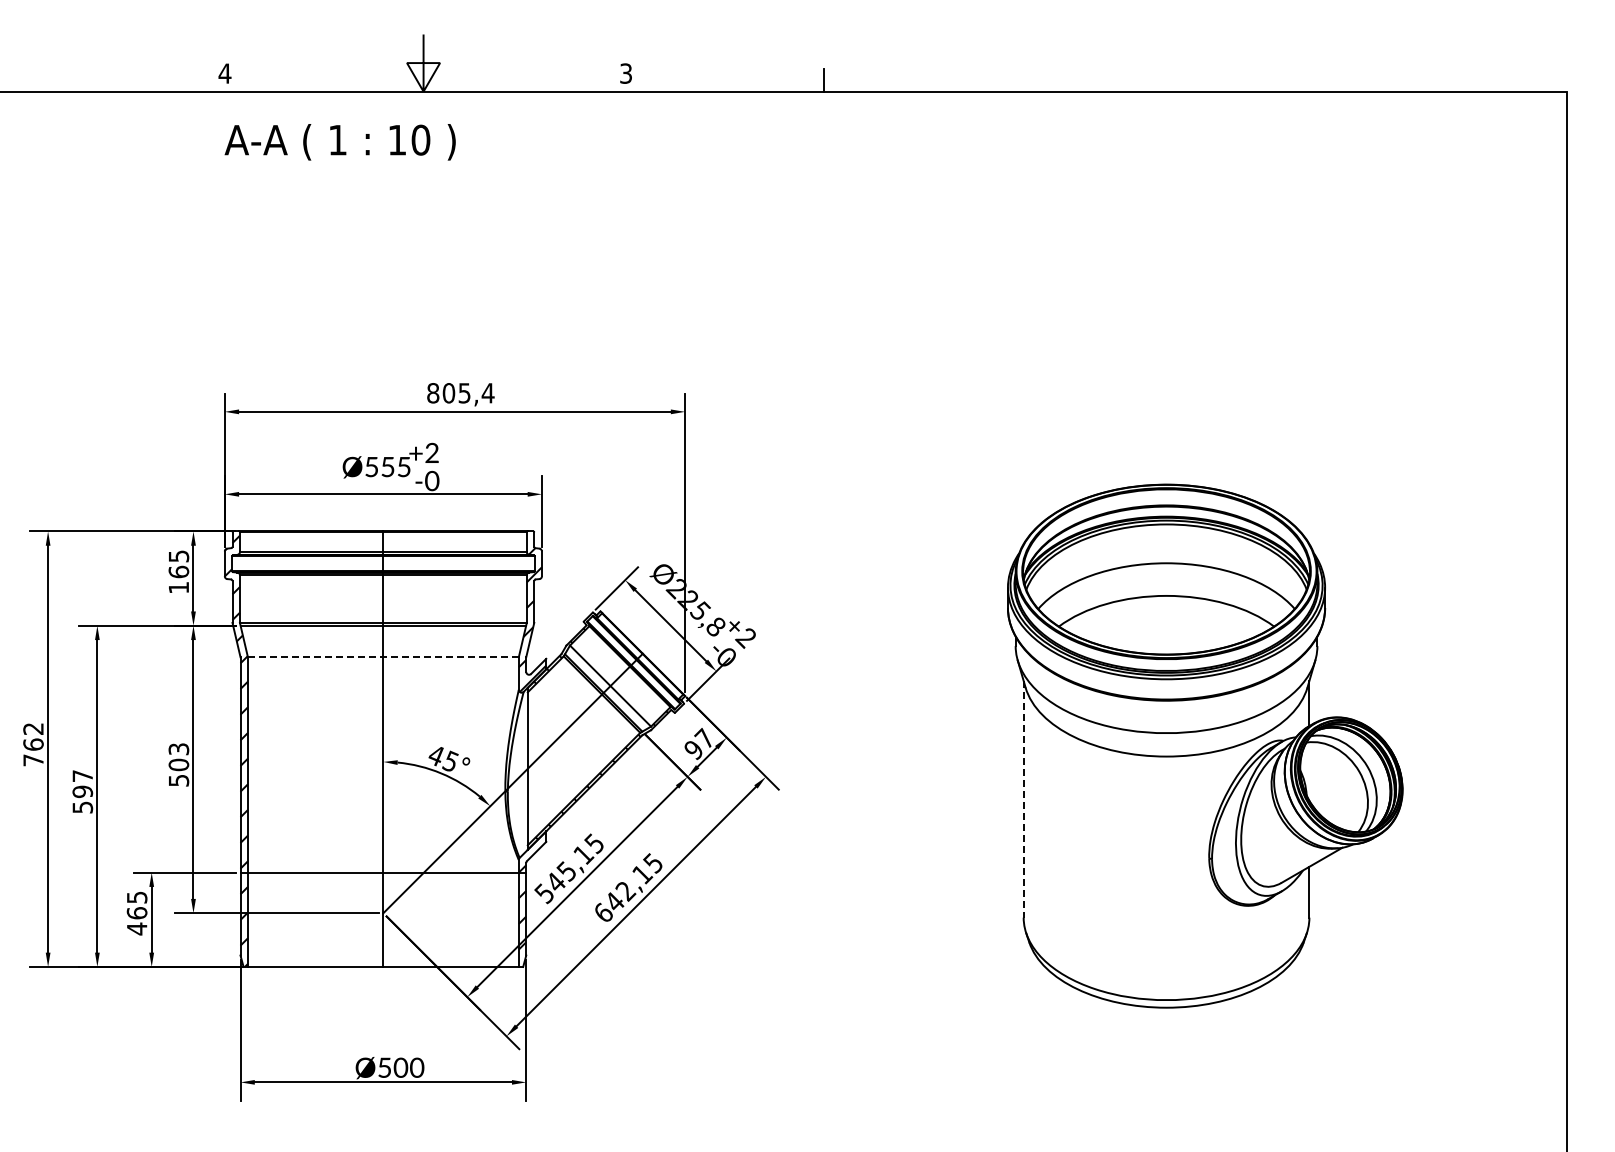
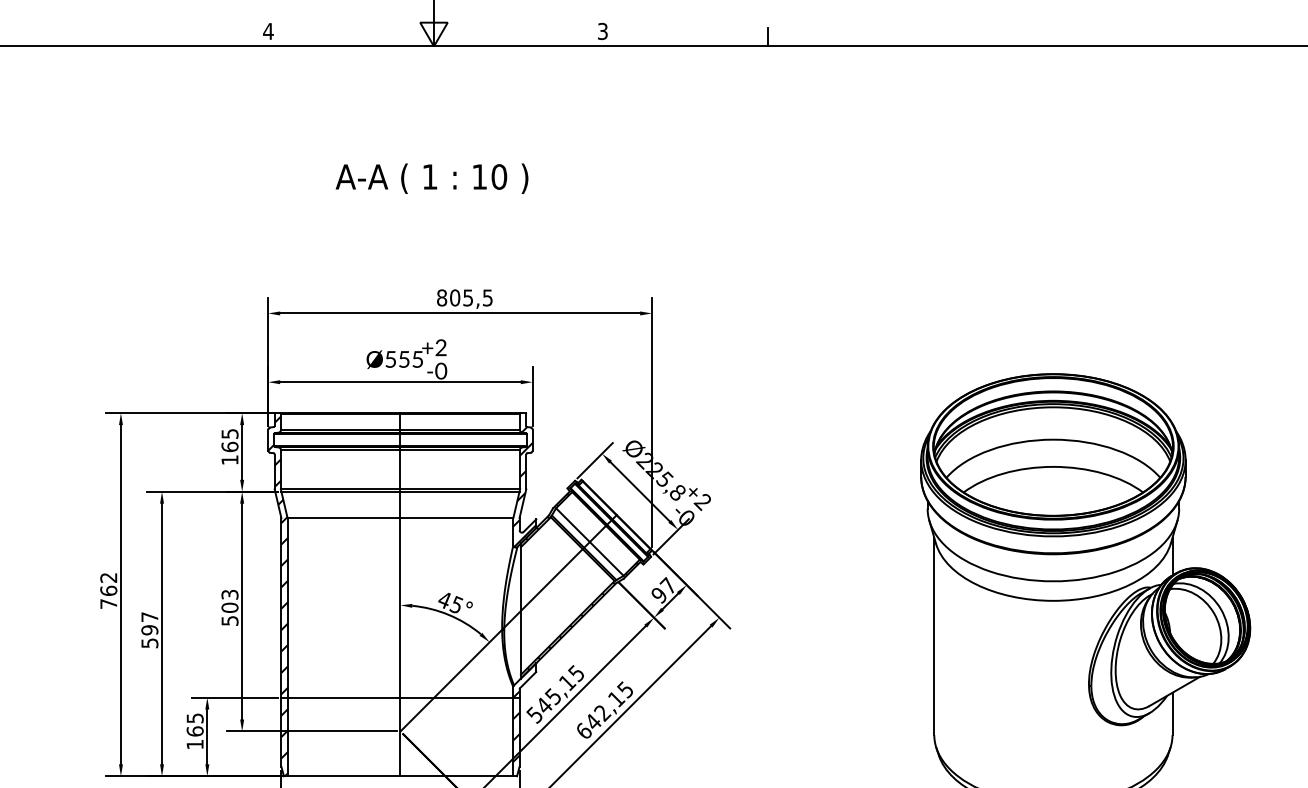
text: (339, 142) -> (431, 178), moved
text: (487, 393) -> (487, 298), 805,4 -> 805,5
line: (383, 657) -> (400, 518), dashed -> solid
line: (1023, 799) -> (934, 636), dashed -> solid
text: (137, 928) -> (195, 744), 465 -> 165

